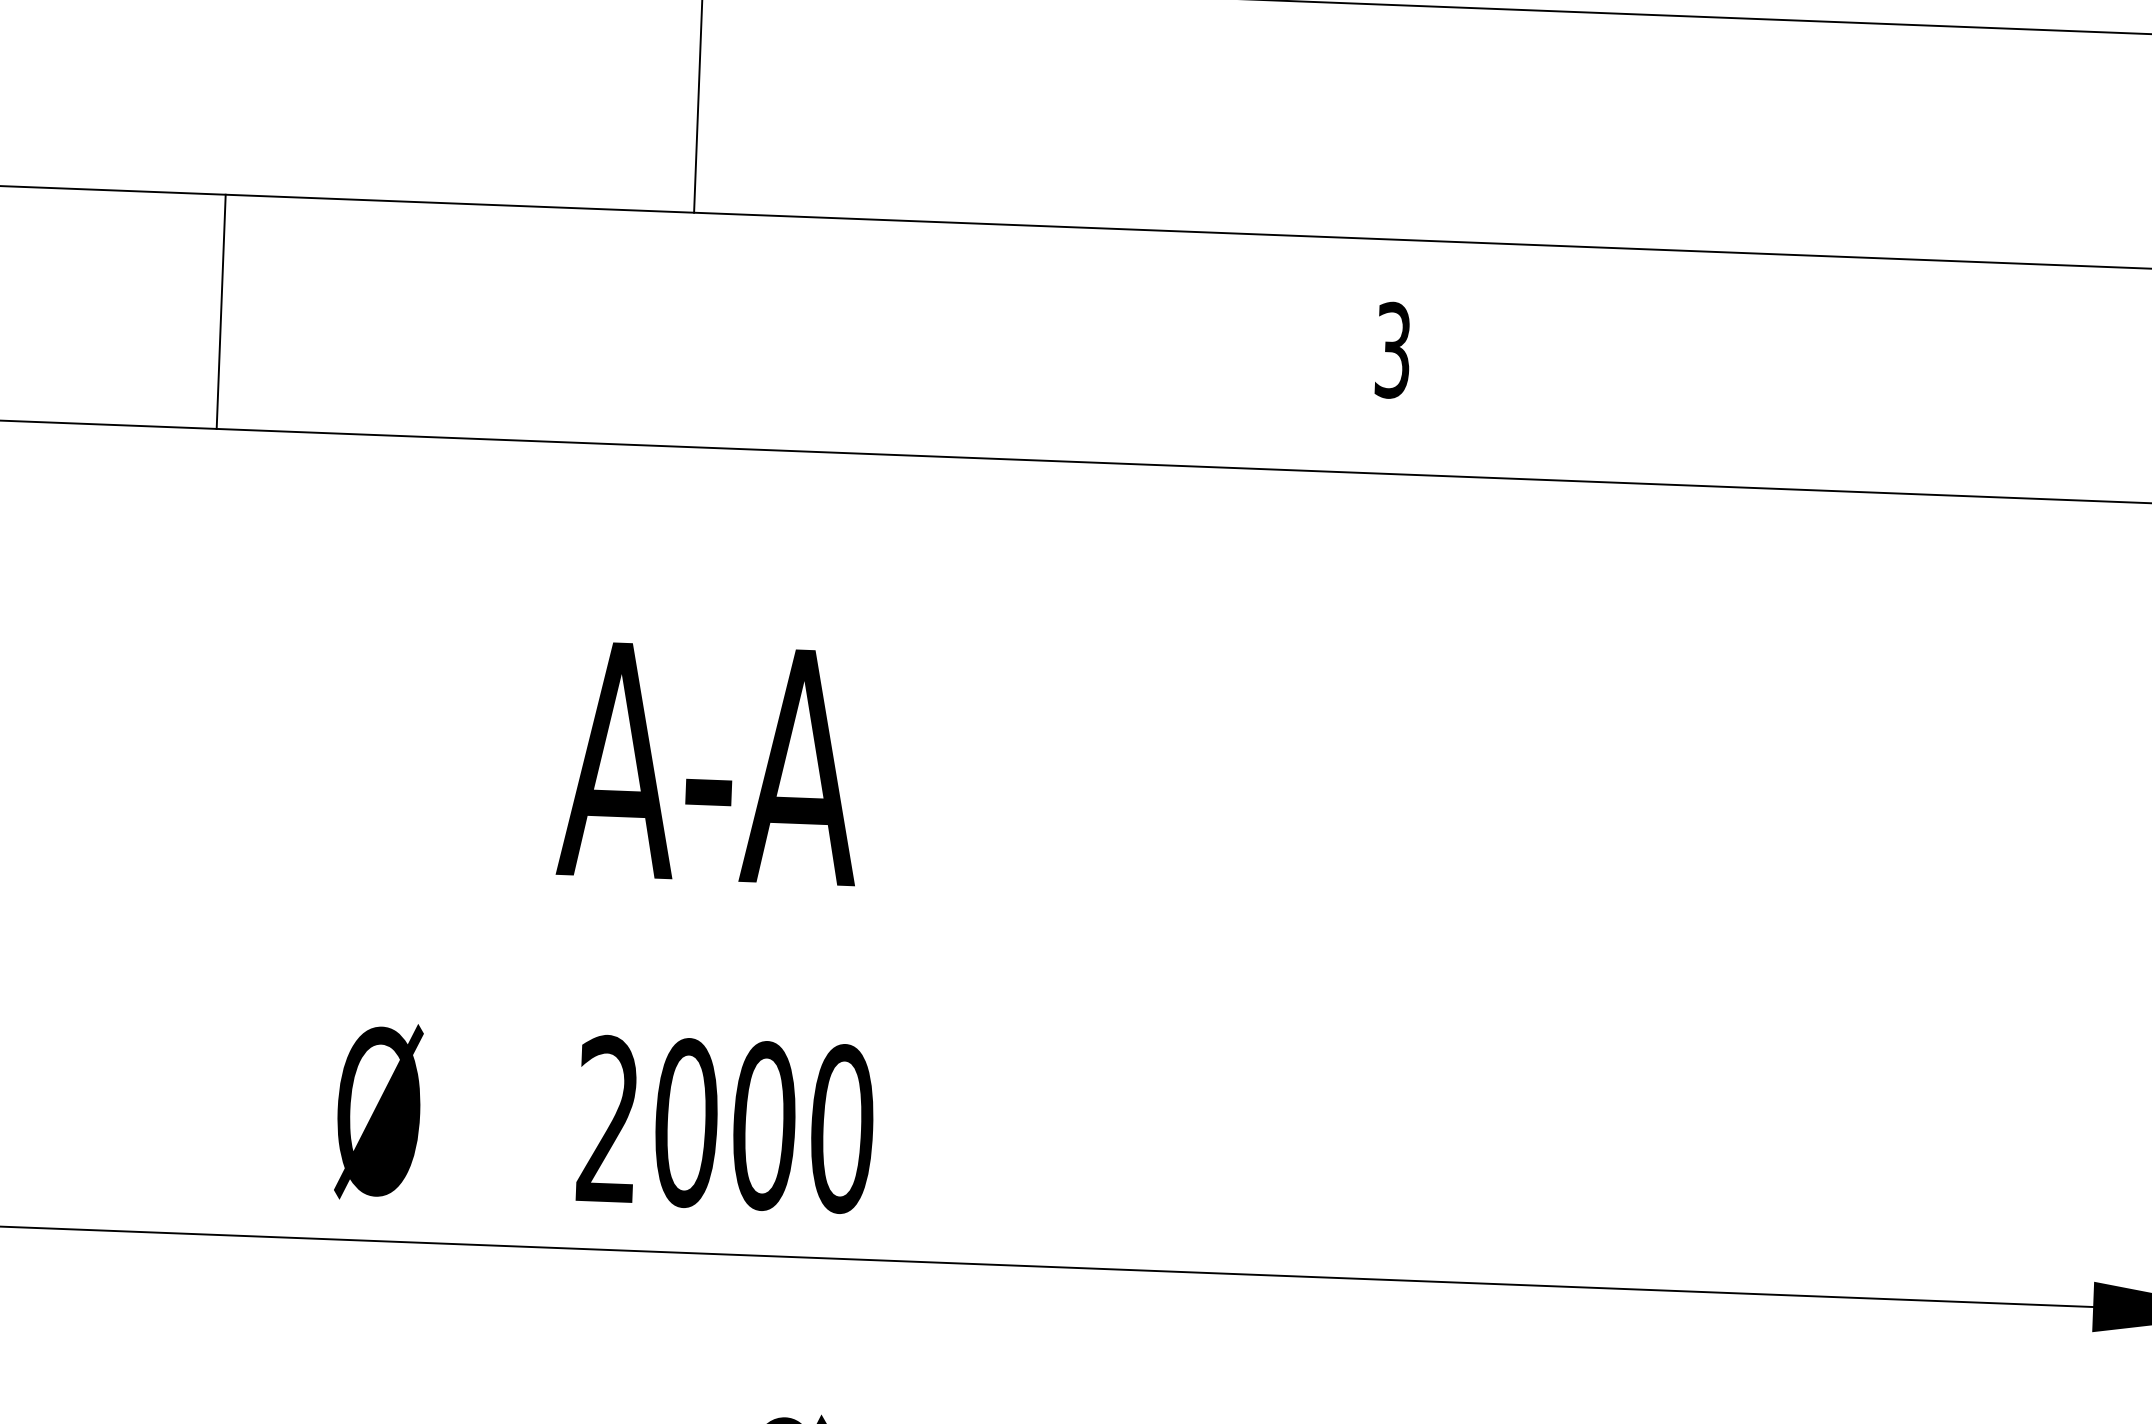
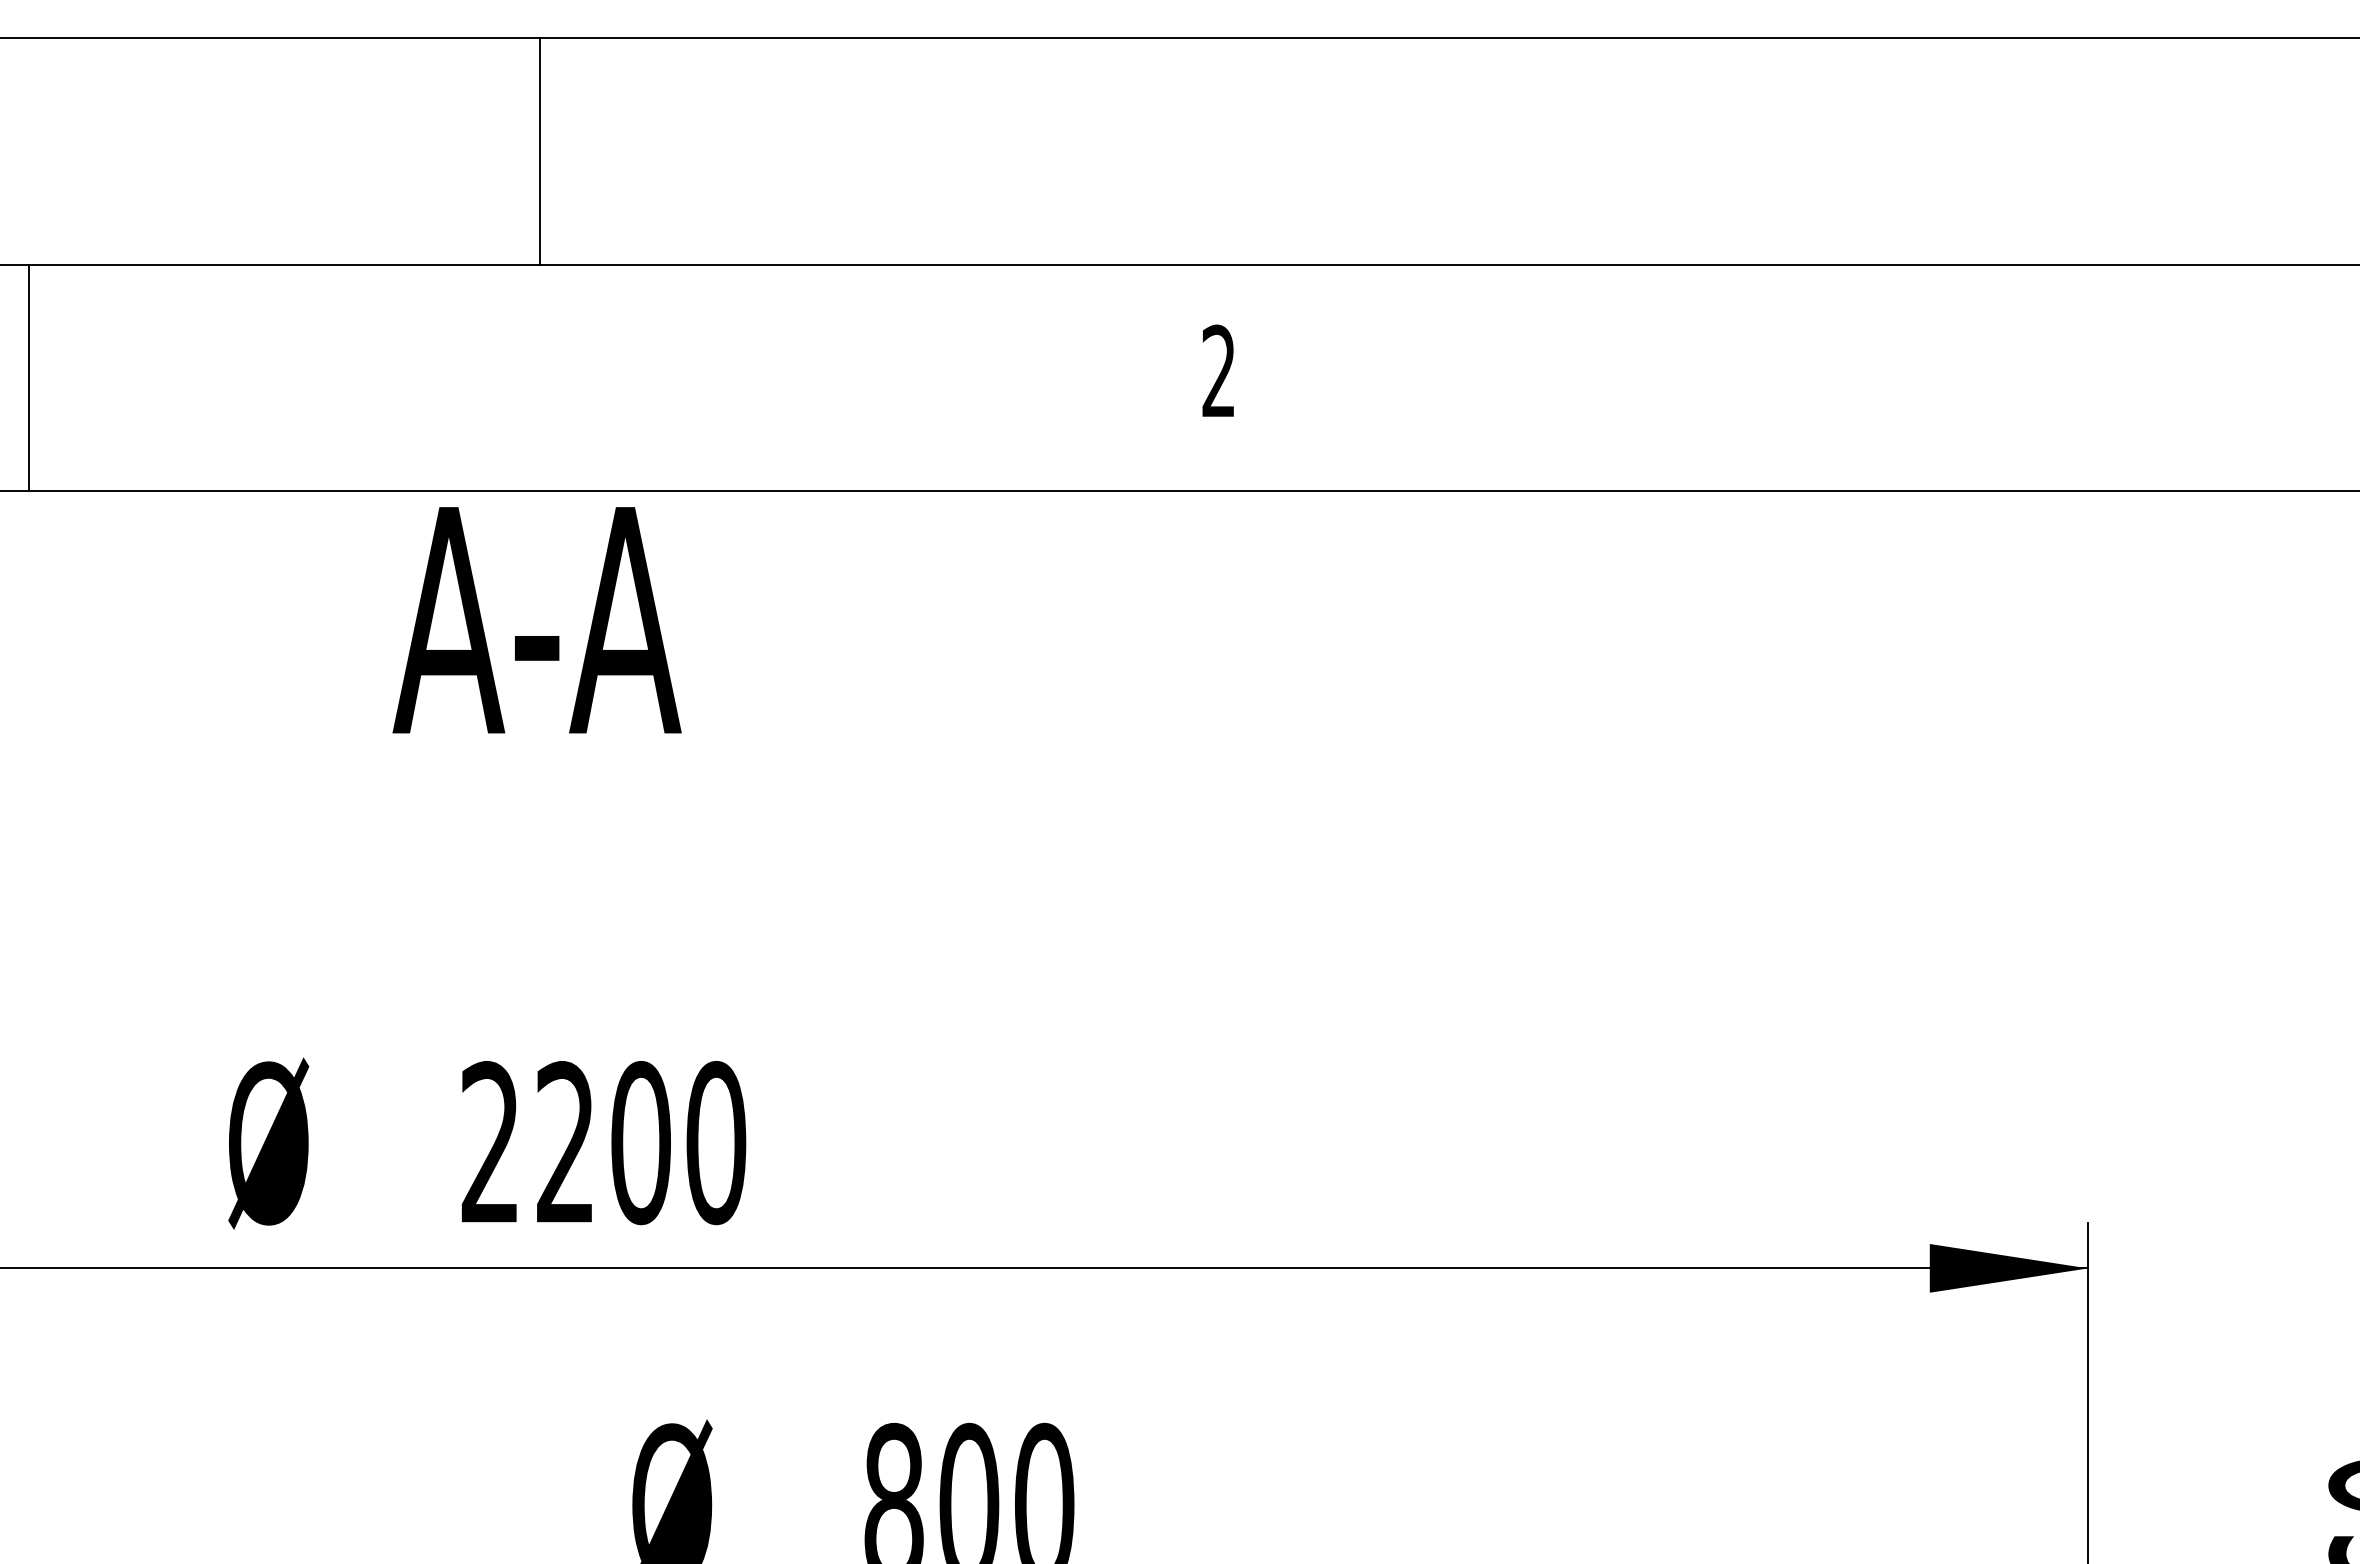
line: (220, 311) -> (28, 377), moved
text: (1392, 350) -> (1218, 371), 3 -> 2
text: (709, 763) -> (536, 620), moved
text: (686, 1123) -> (565, 1143), 2000 -> 2200

